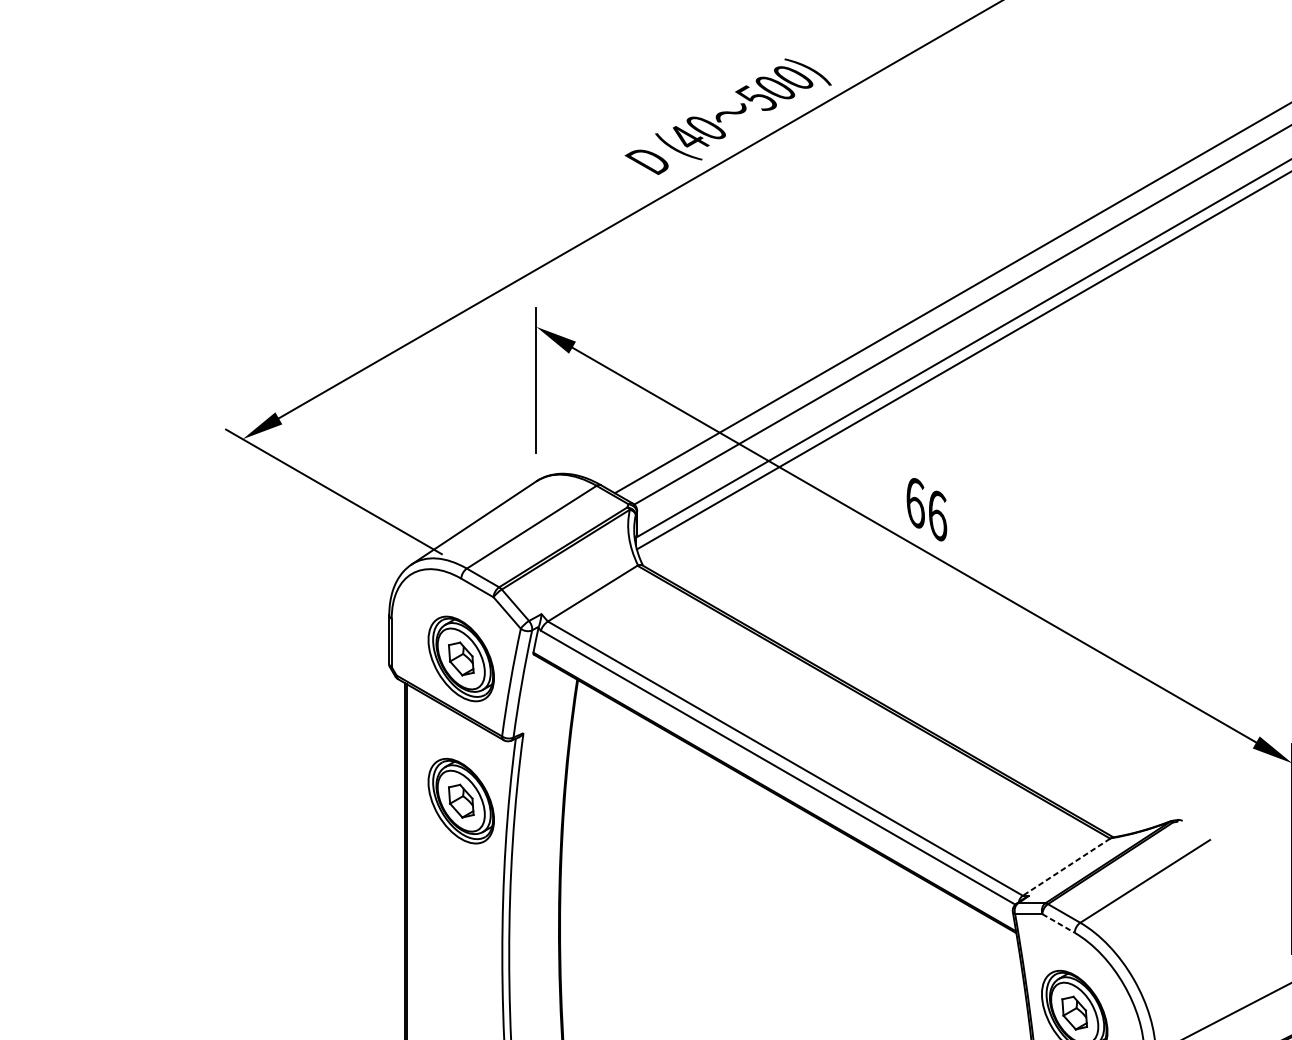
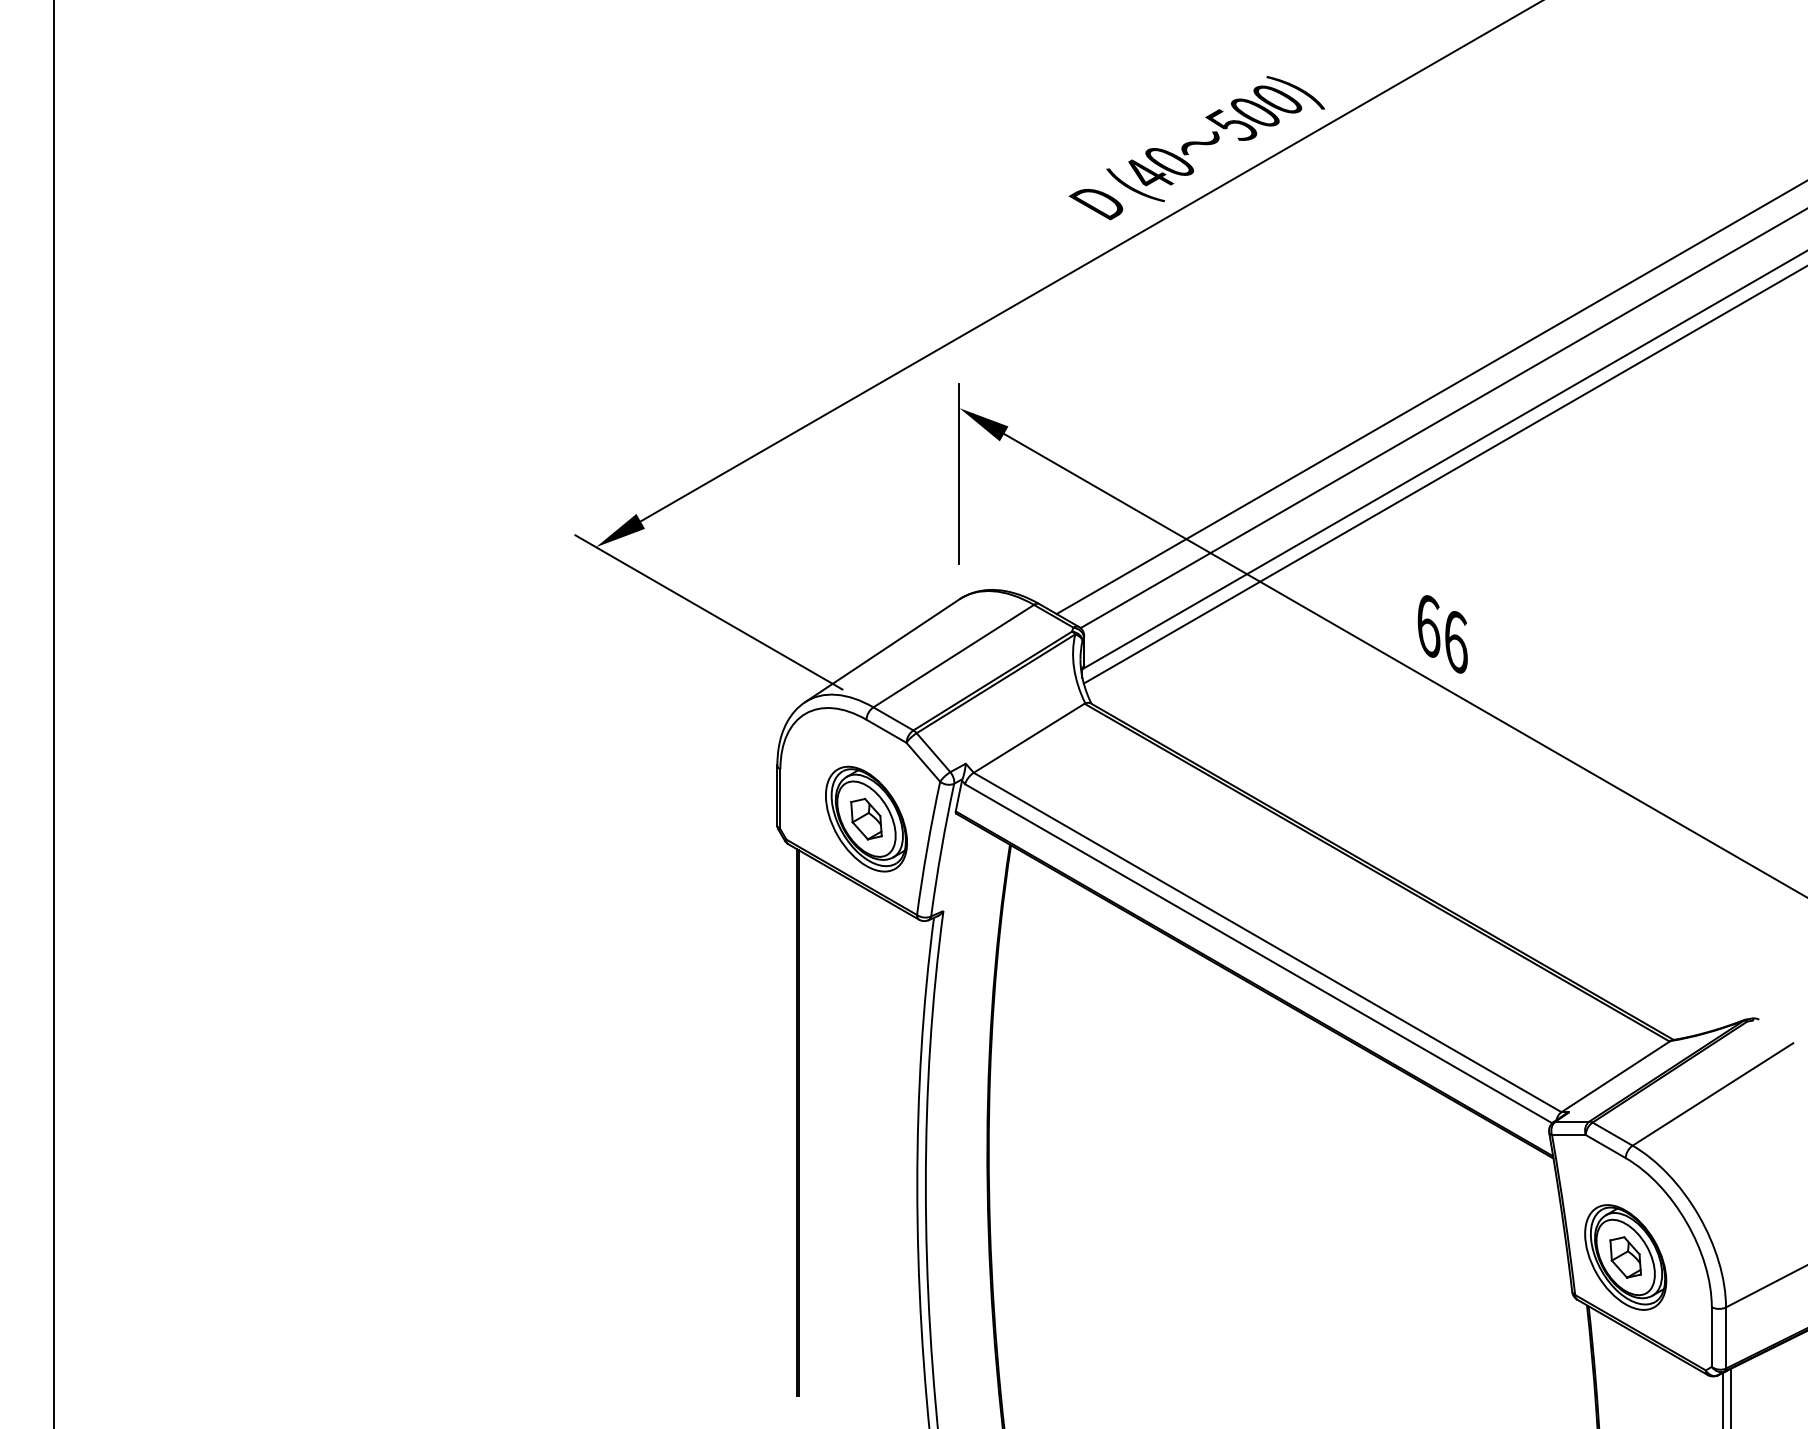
part: (461, 800) -> (866, 994), removed
line: (1066, 866) -> (1615, 1076), dashed -> solid
line: (1059, 923) -> (1606, 1146), dashed -> solid

